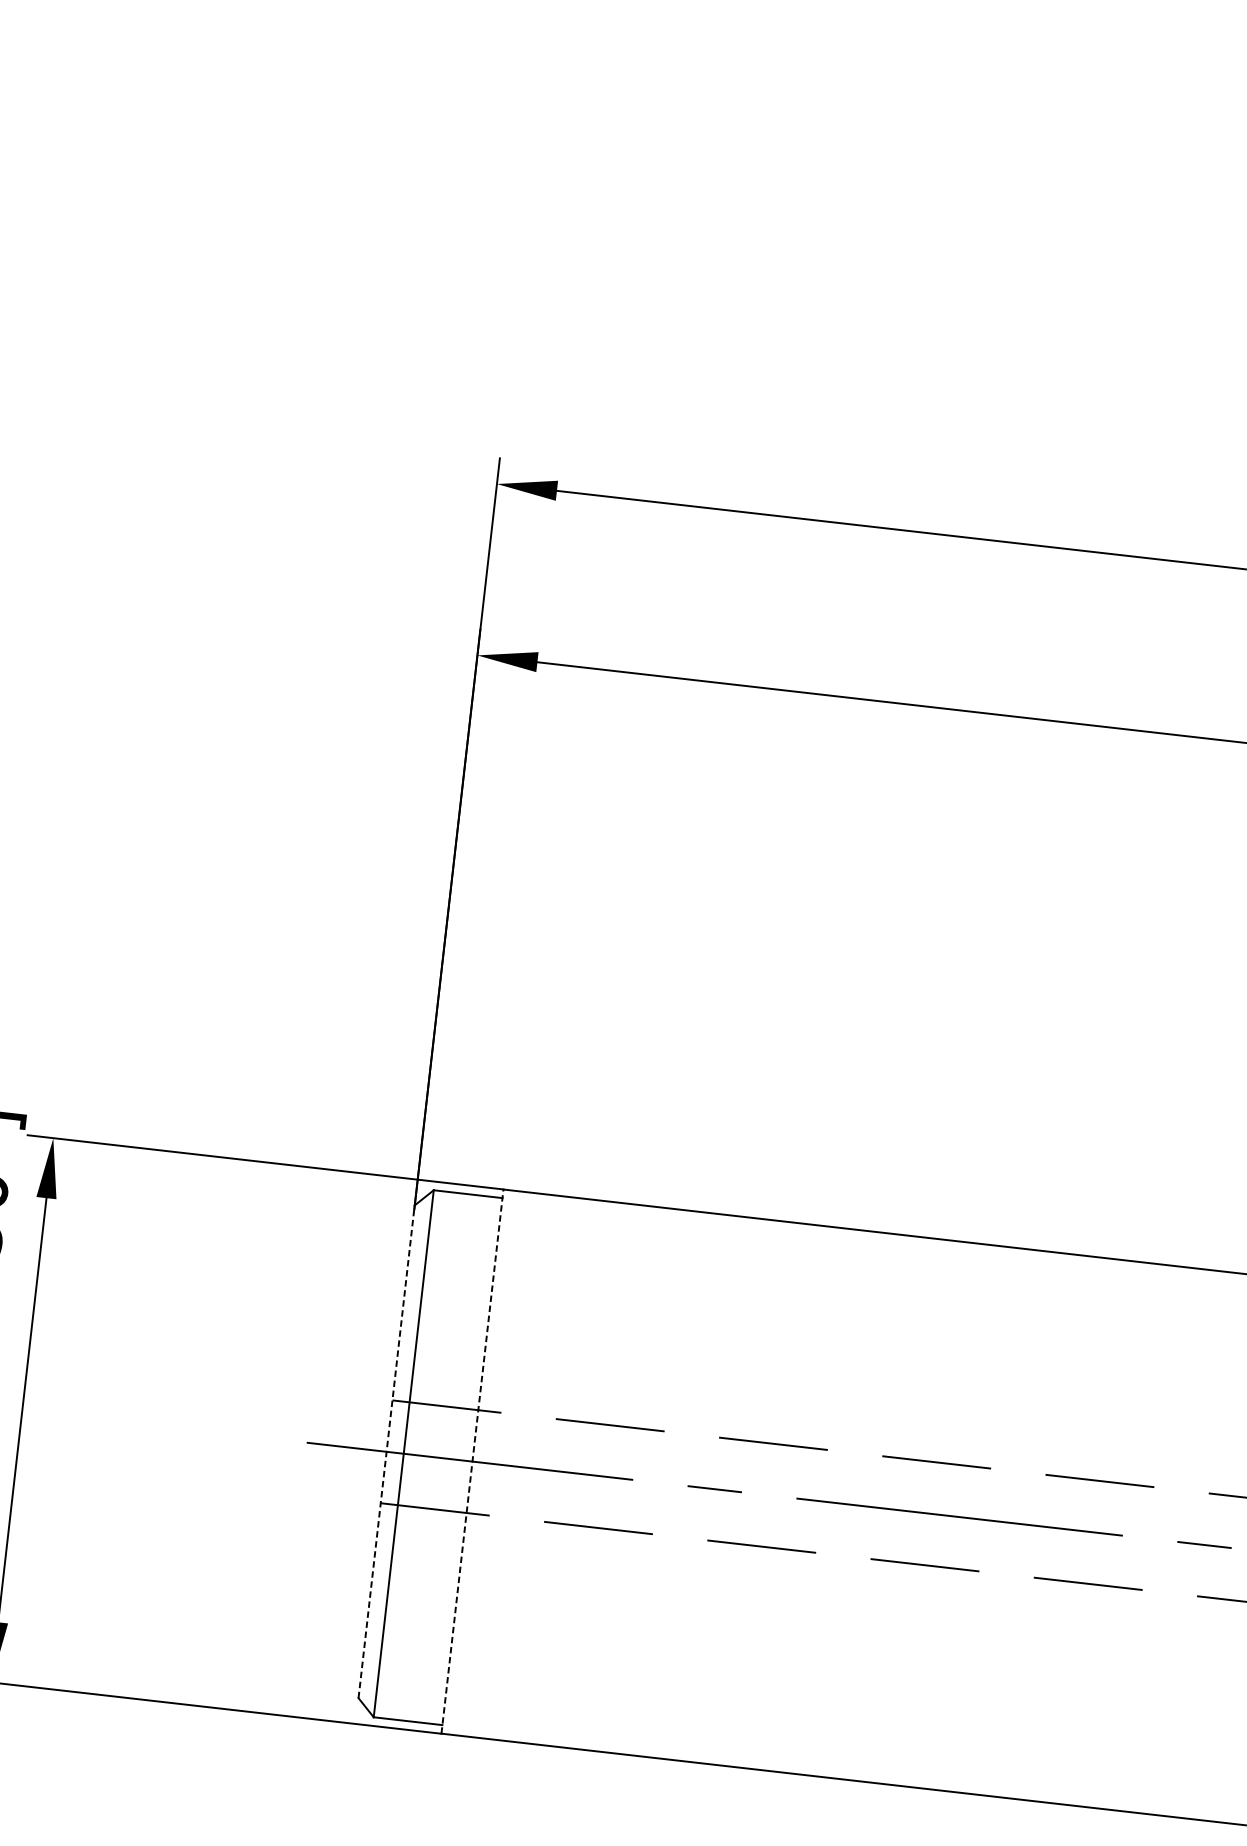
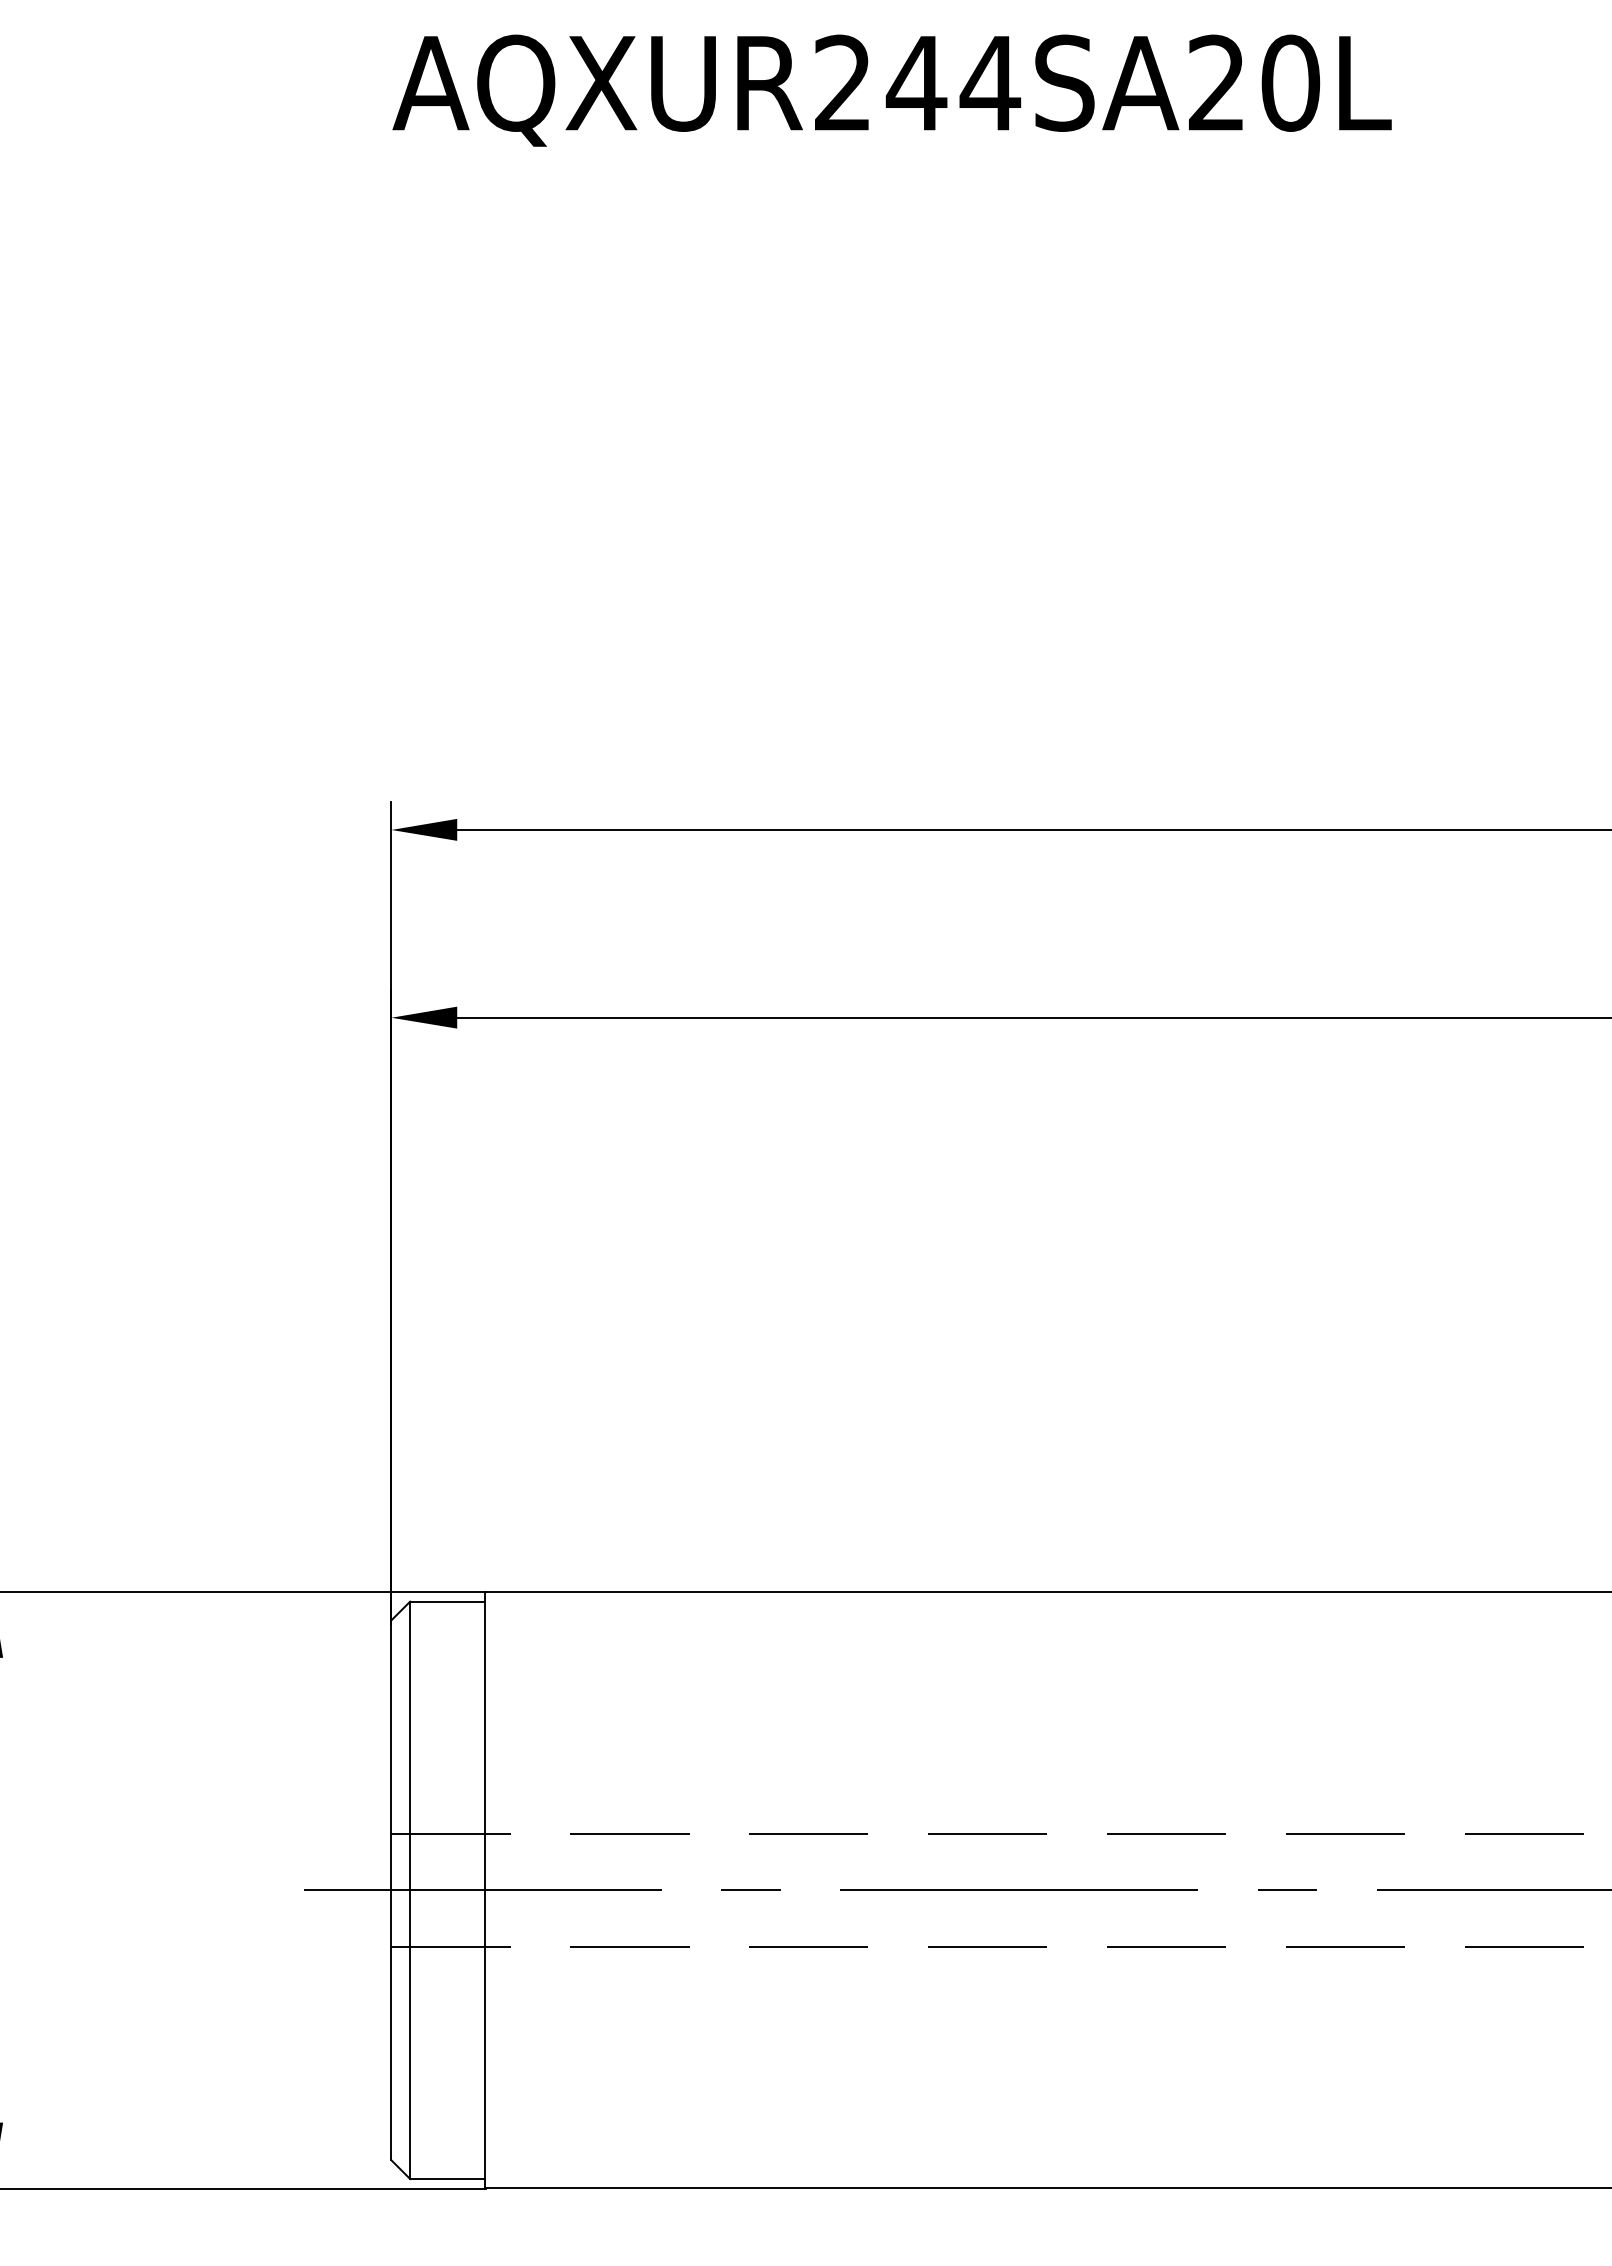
line: (386, 1451) -> (391, 1890), dashed -> solid
line: (472, 1460) -> (485, 1889), dashed -> solid

